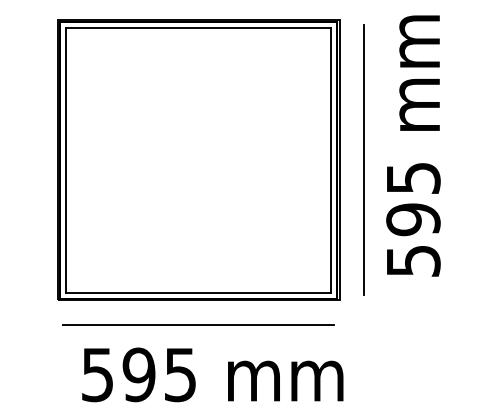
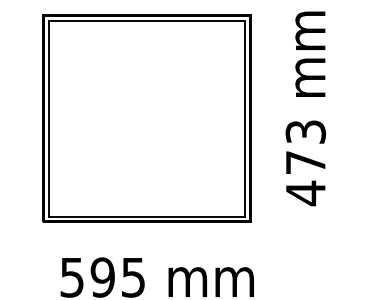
line: (363, 159) -> (268, 118), removed
text: (413, 220) -> (305, 163), 595 -> 473
line: (198, 325) -> (146, 241), removed

